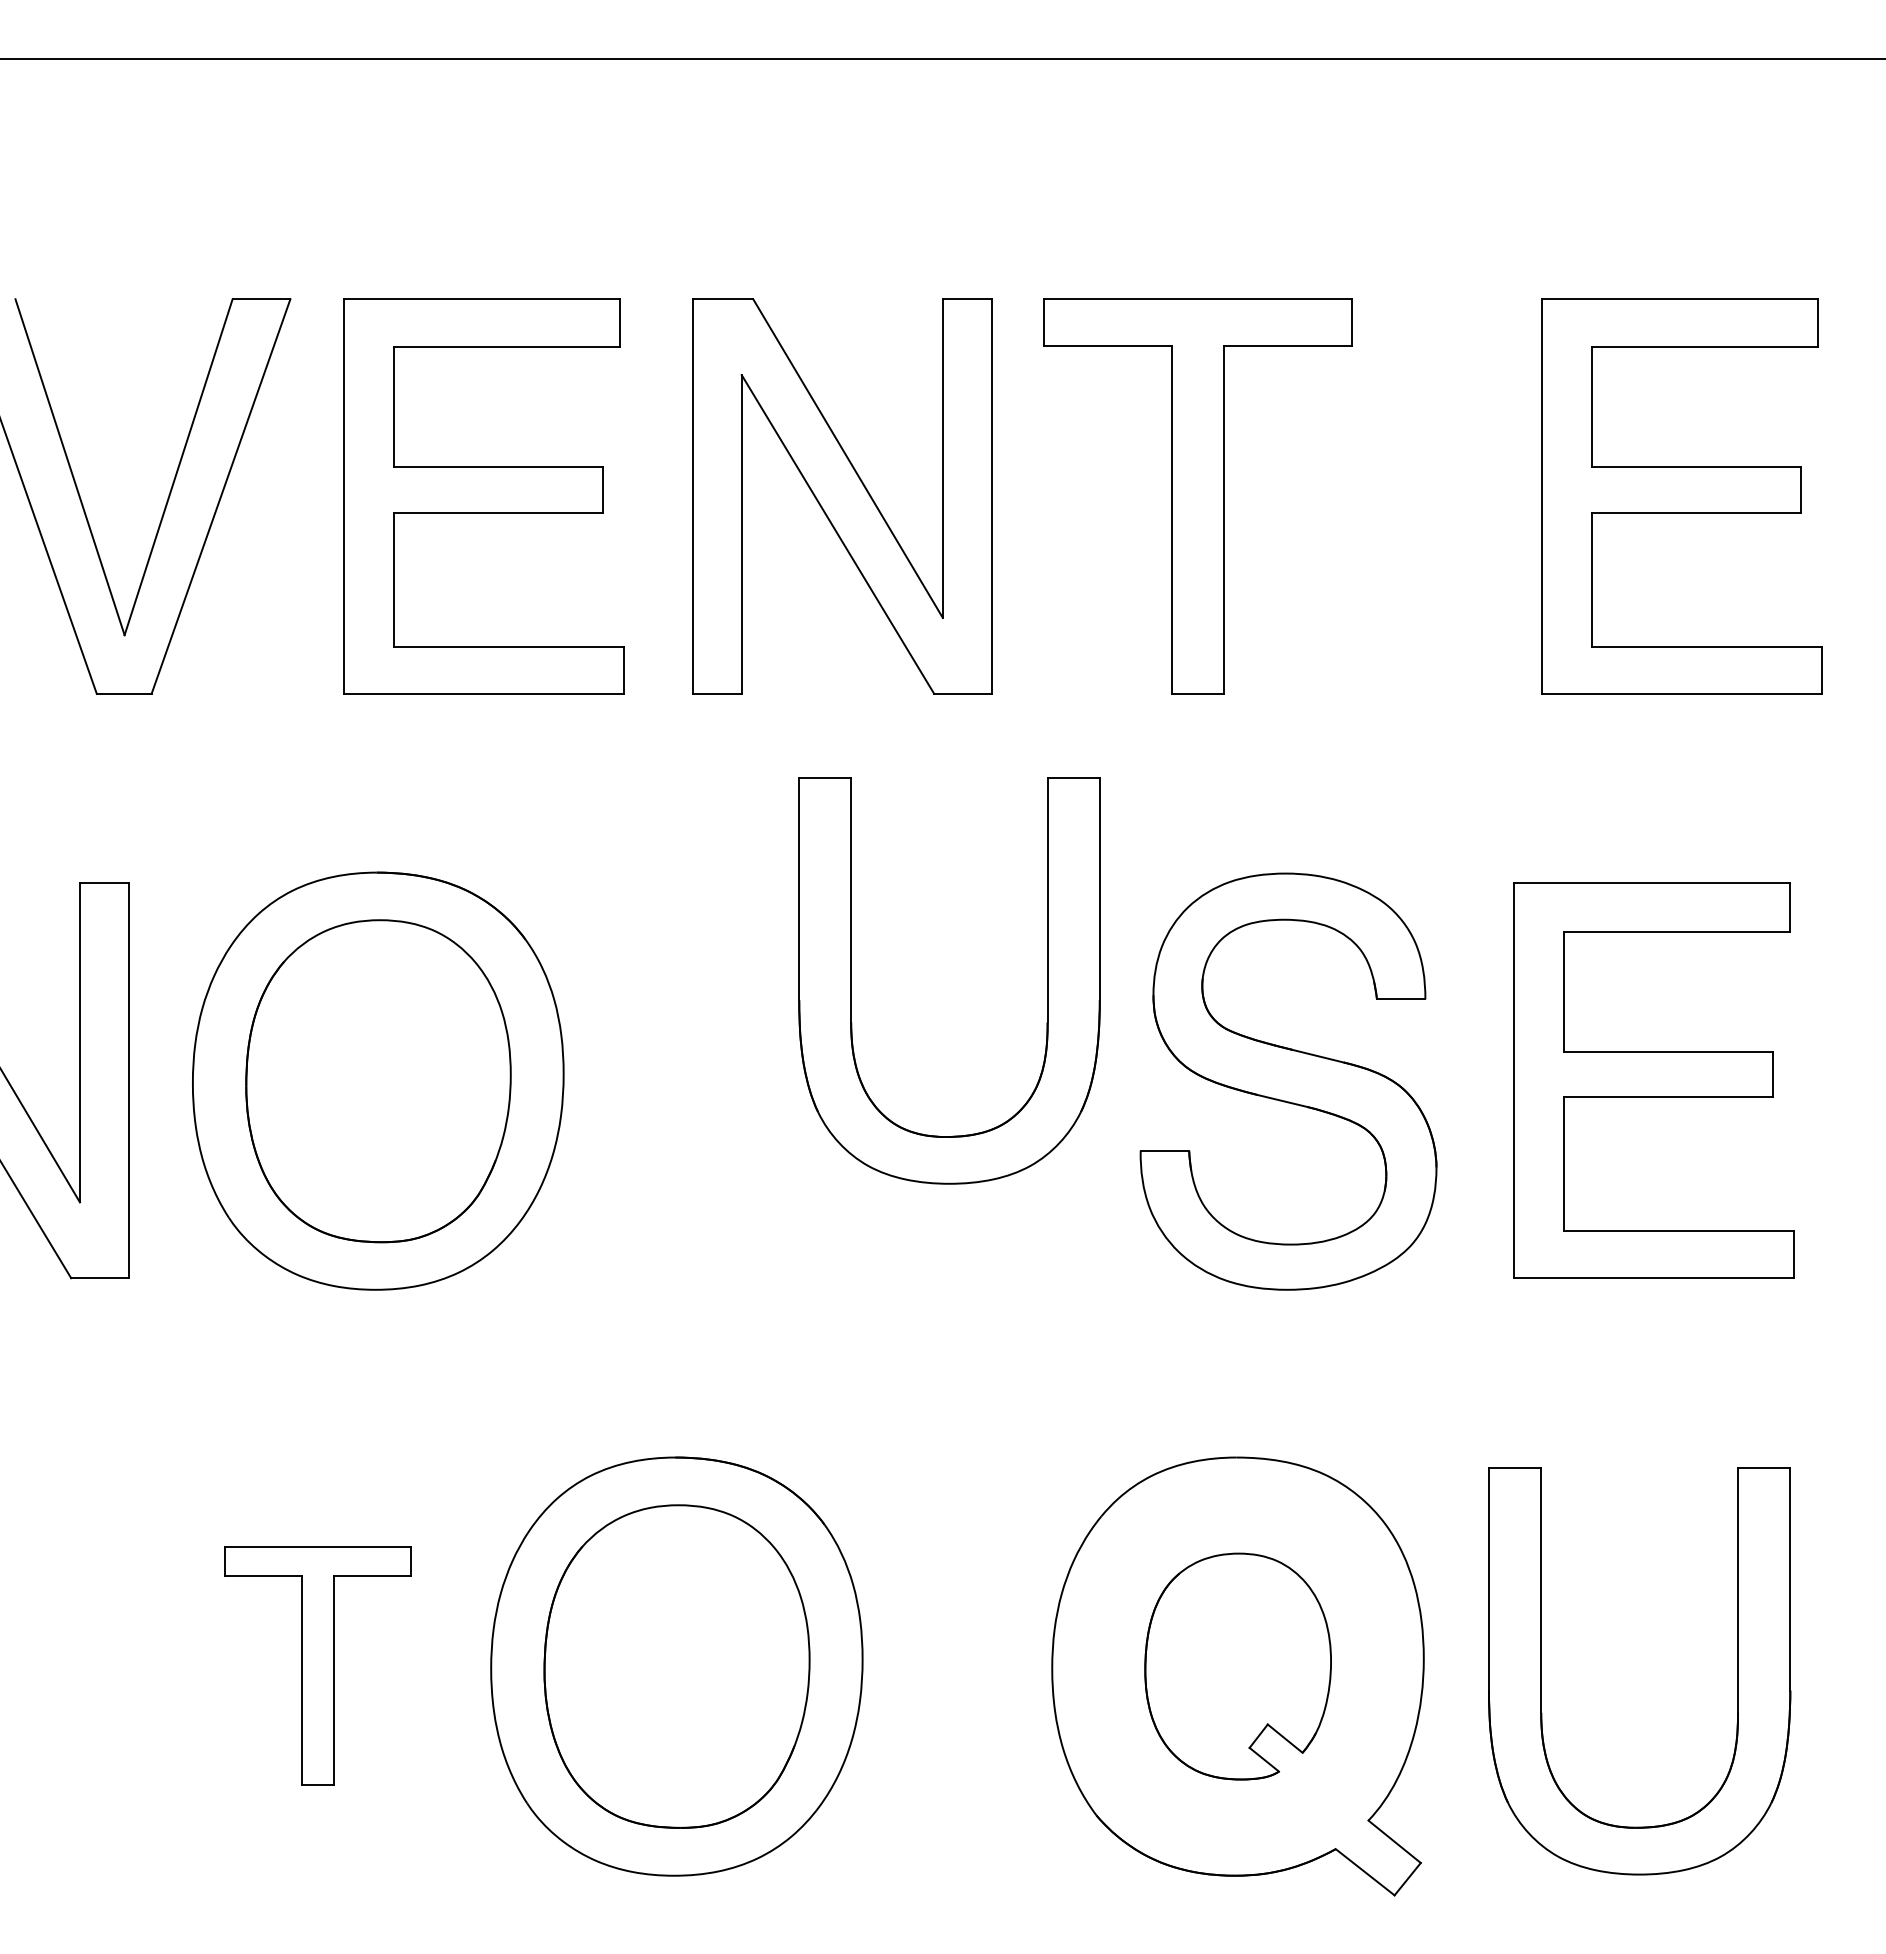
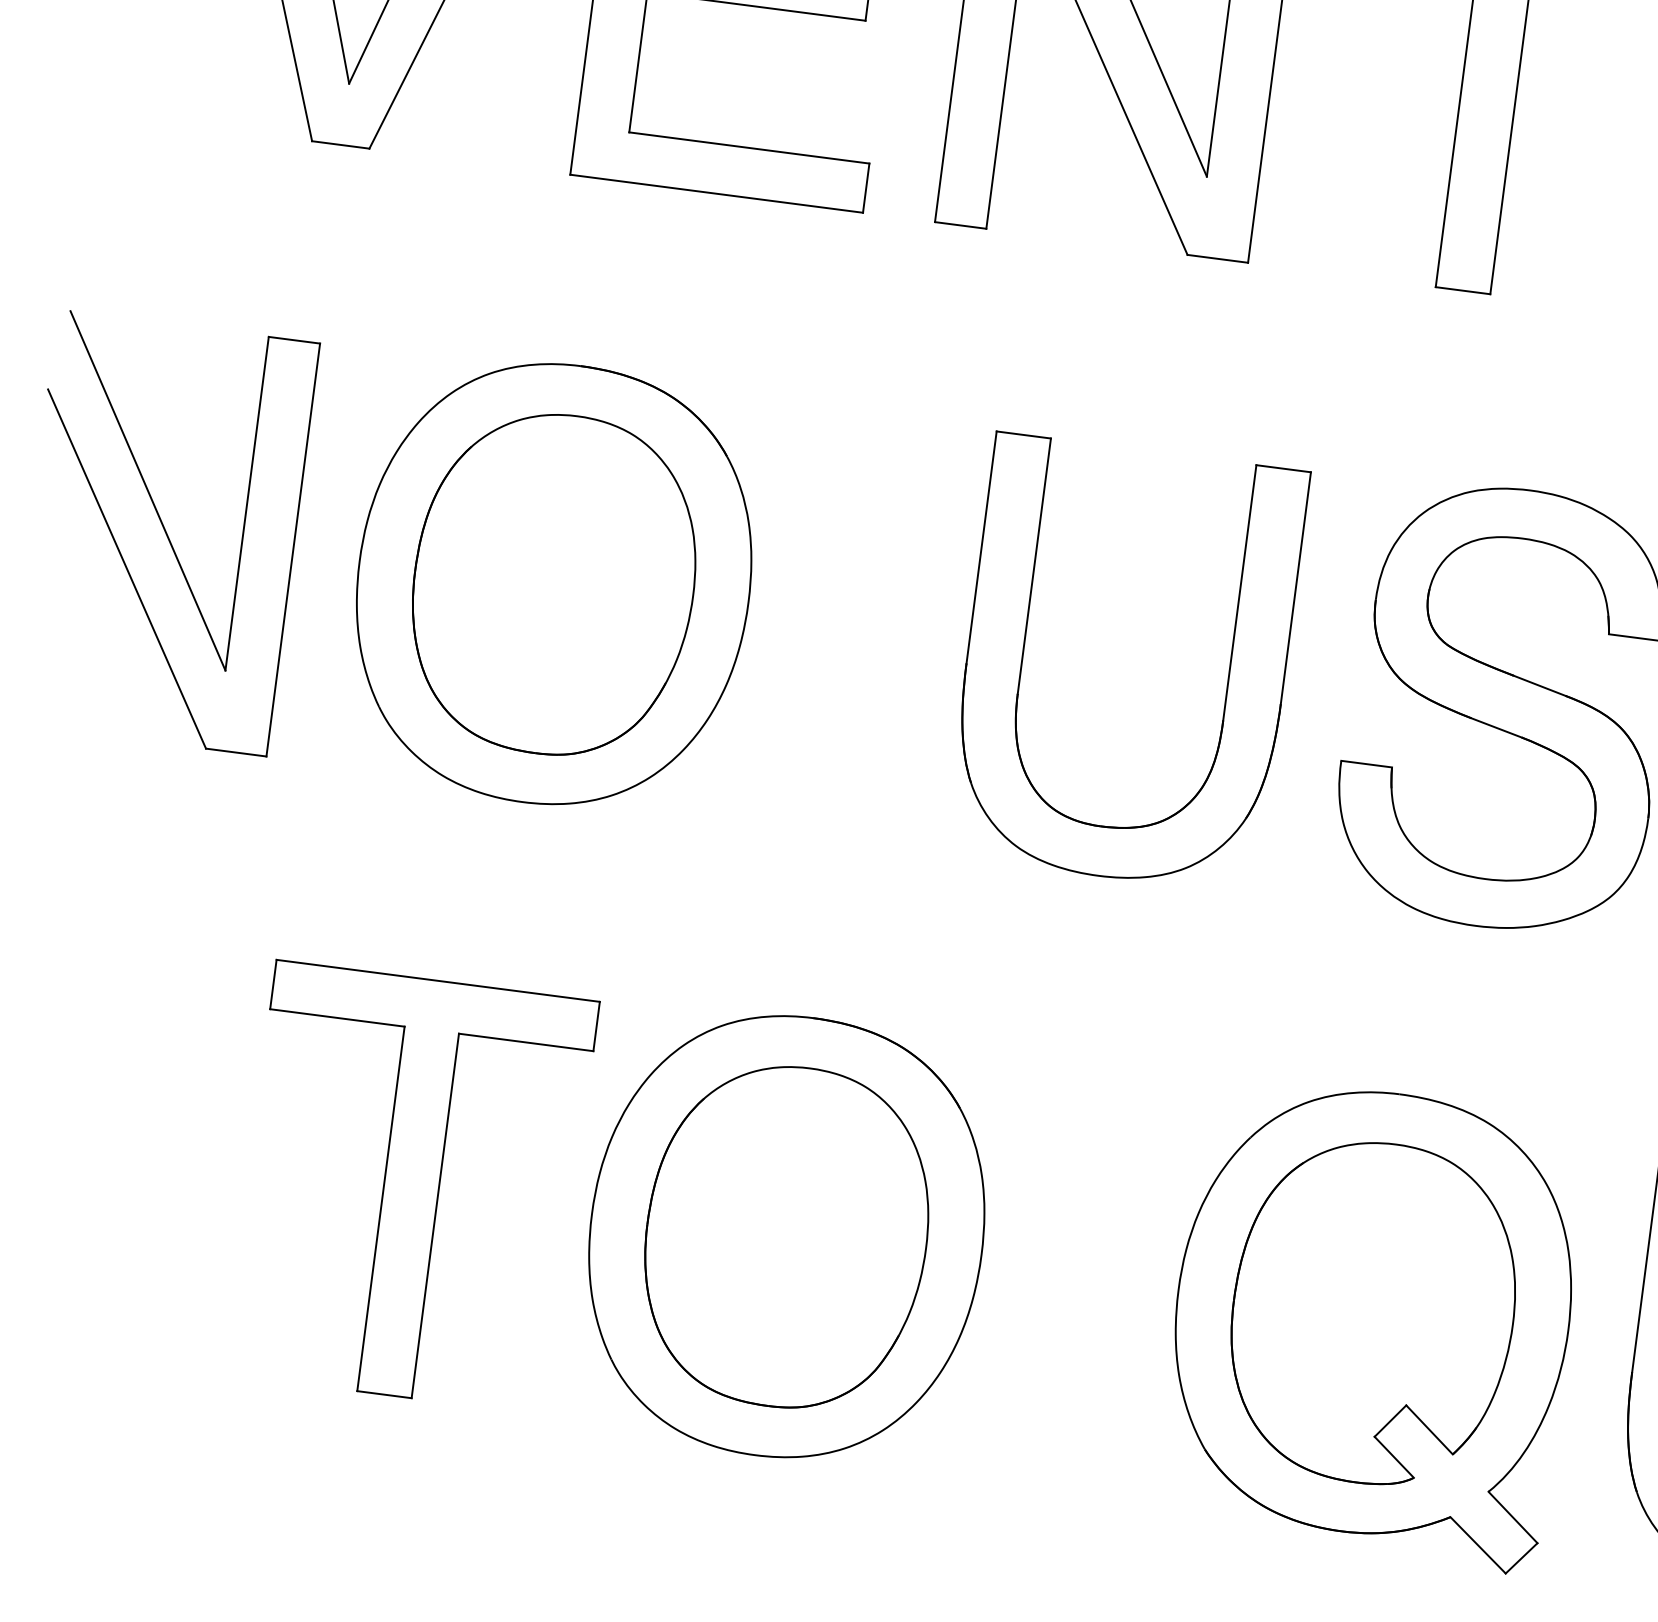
part: (851, 980) -> (1023, 649), moved
part: (317, 1665) -> (410, 1186), size x1.67
part: (1237, 1666) -> (1372, 1312), size x1.43

